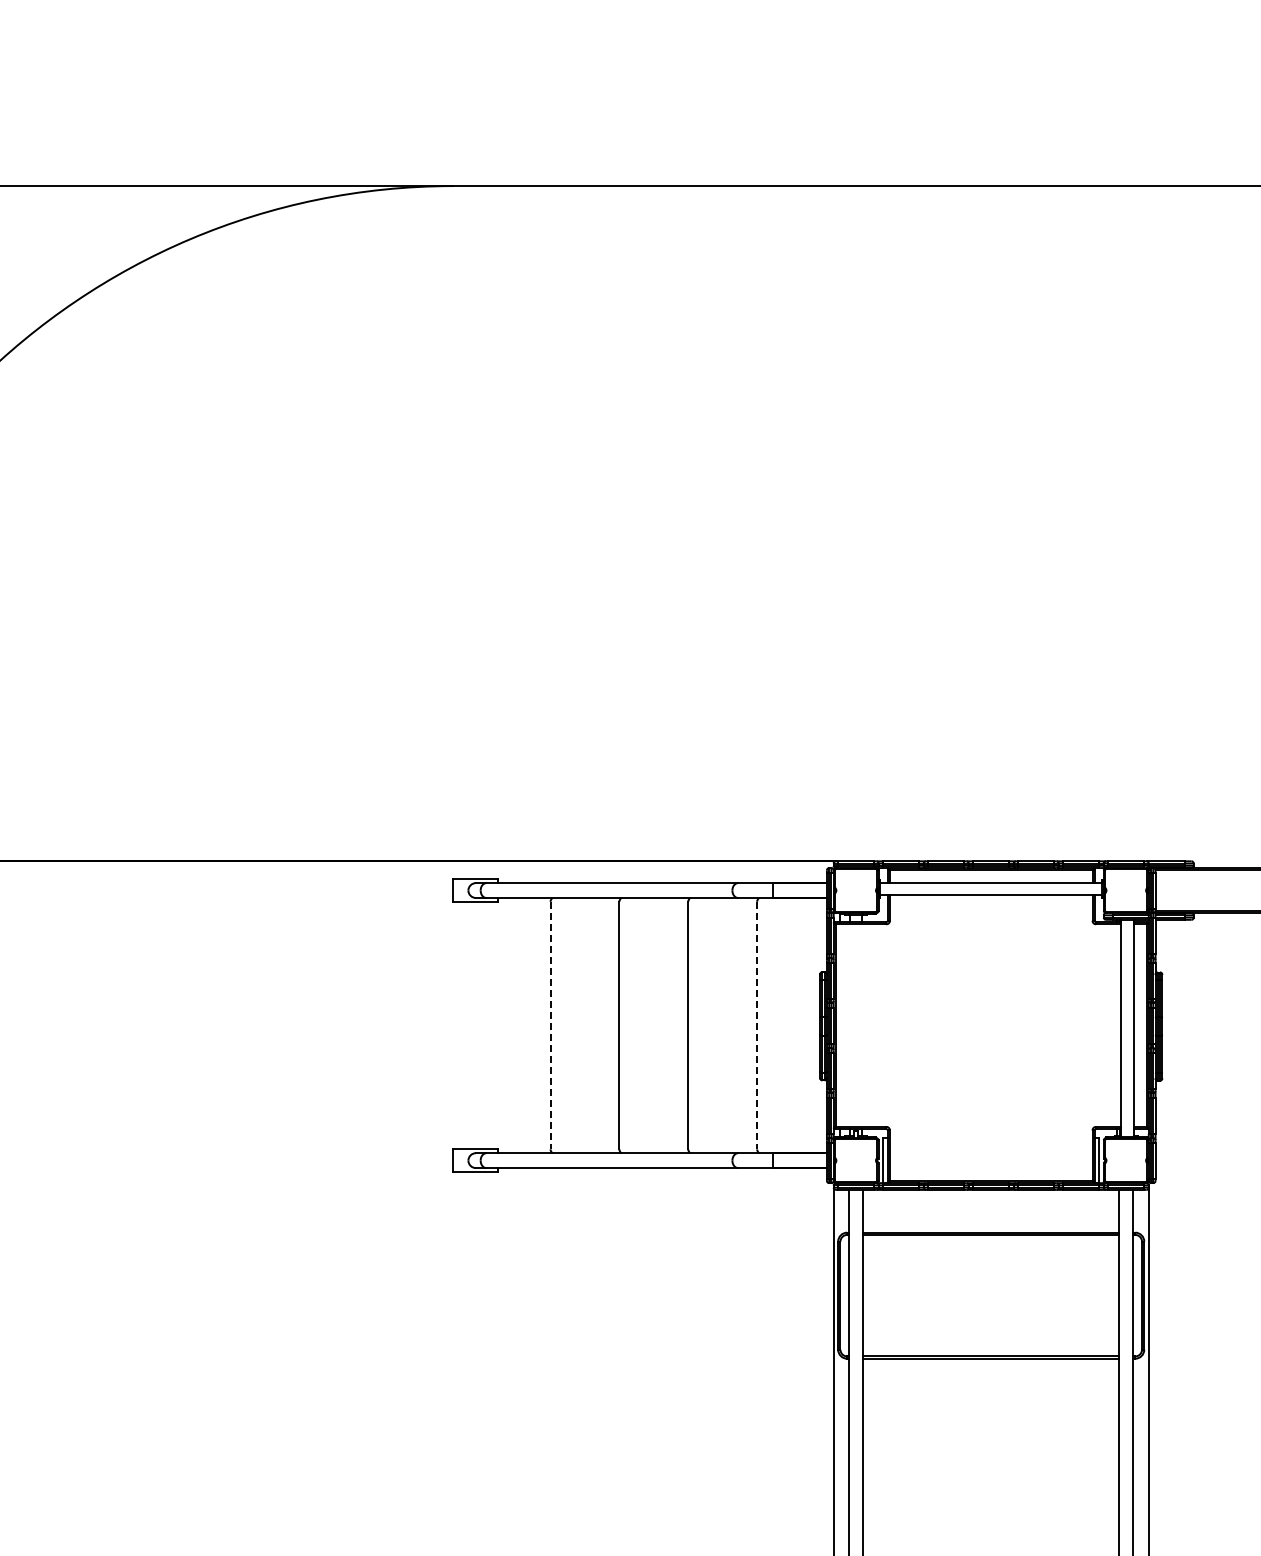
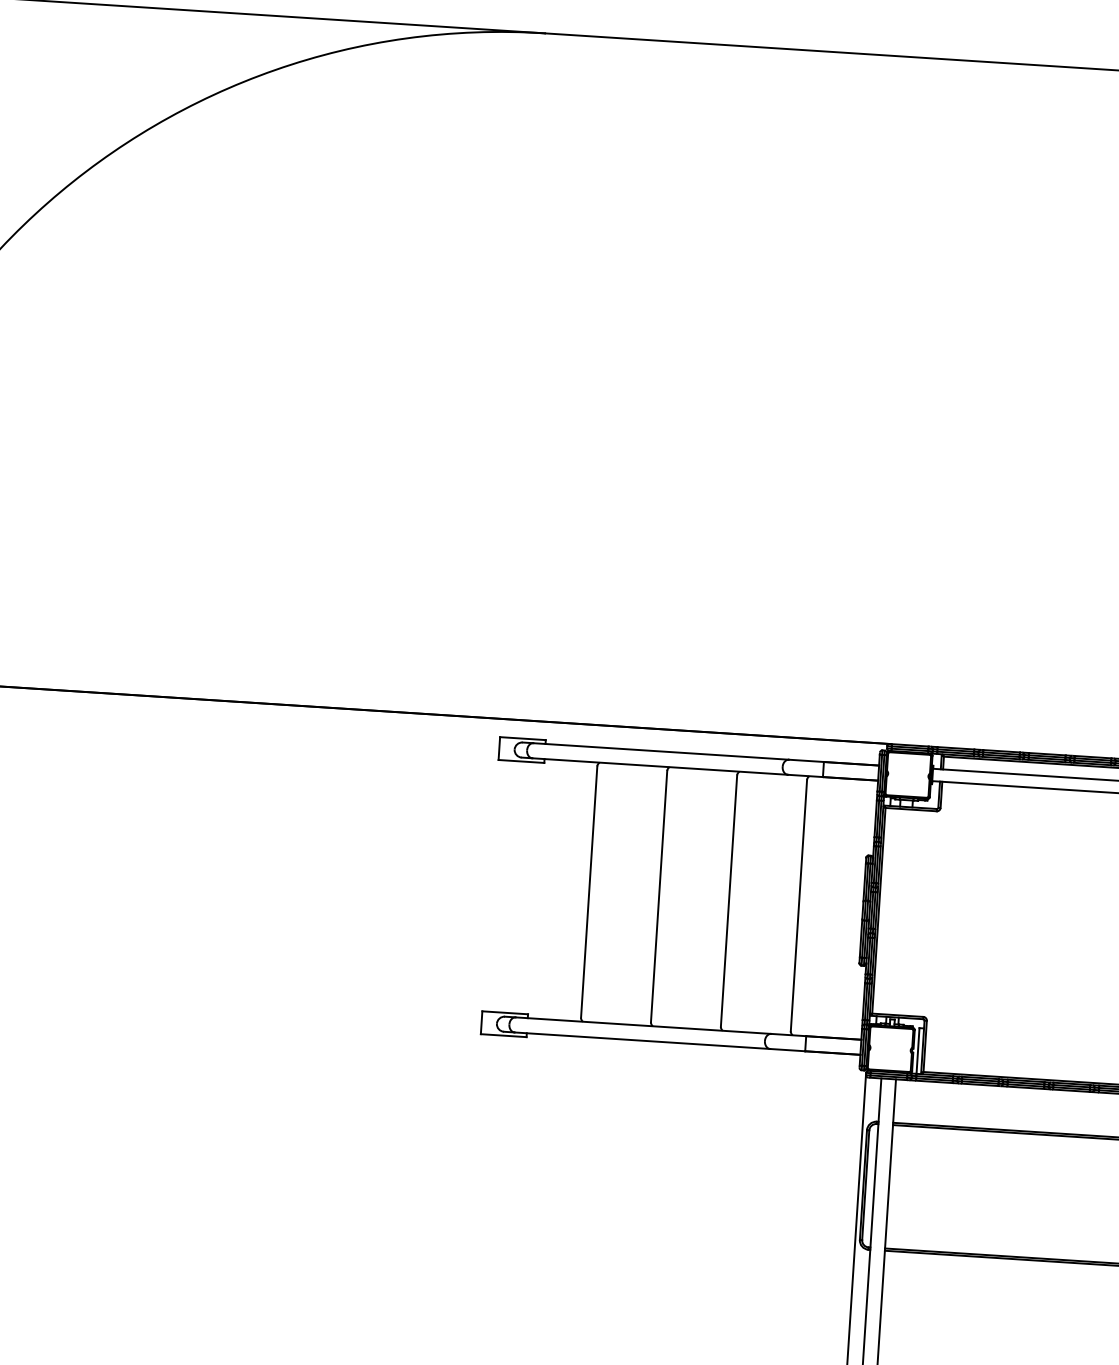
line: (550, 1025) -> (589, 891), dashed -> solid
line: (757, 1025) -> (799, 905), dashed -> solid

